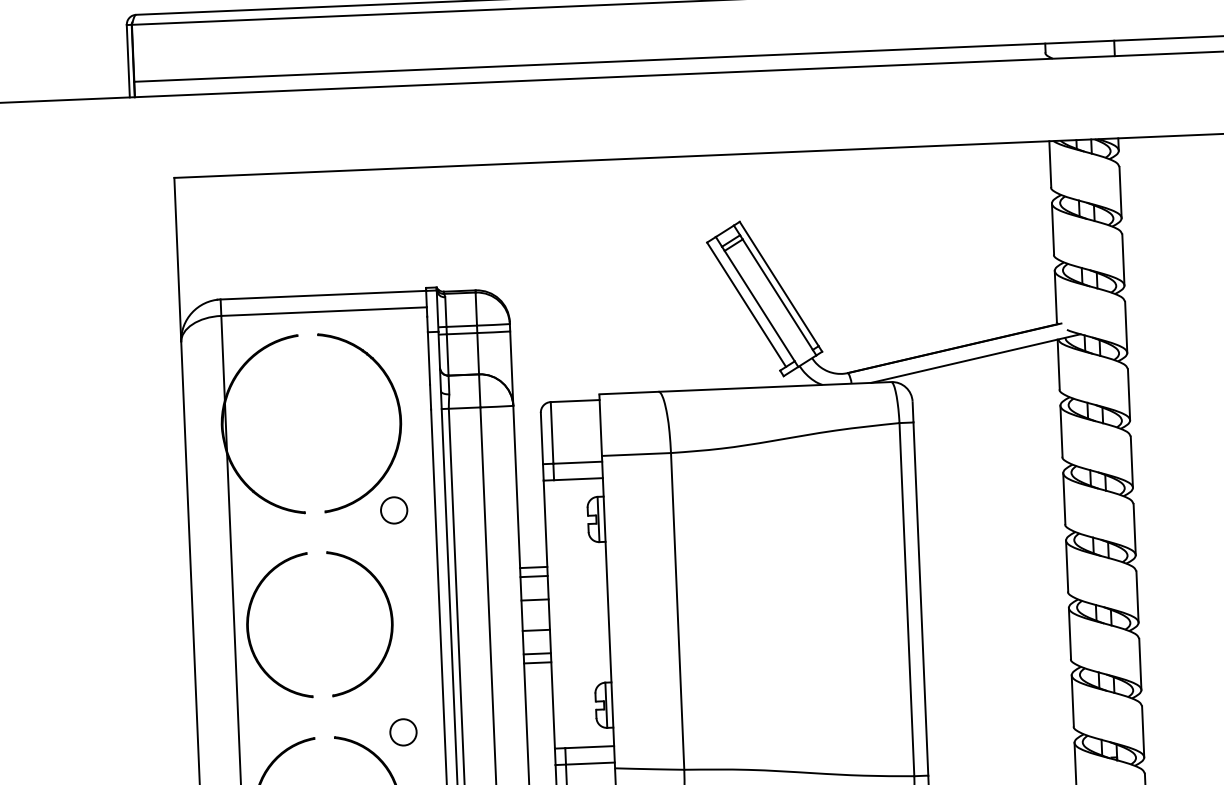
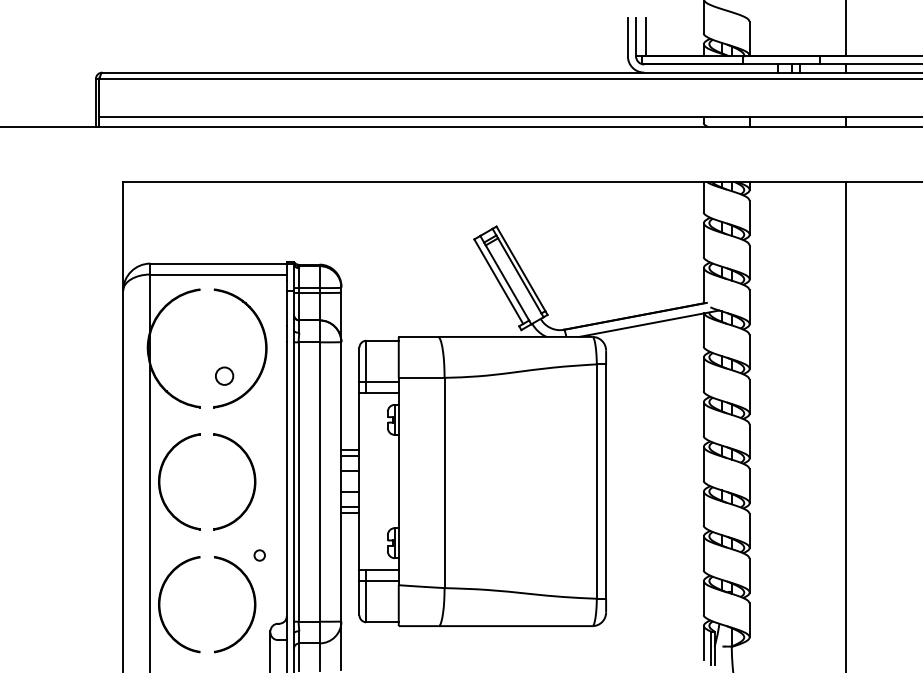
circle: (394, 509) -> (224, 375), moved
circle: (403, 732) -> (259, 555), size x0.6

